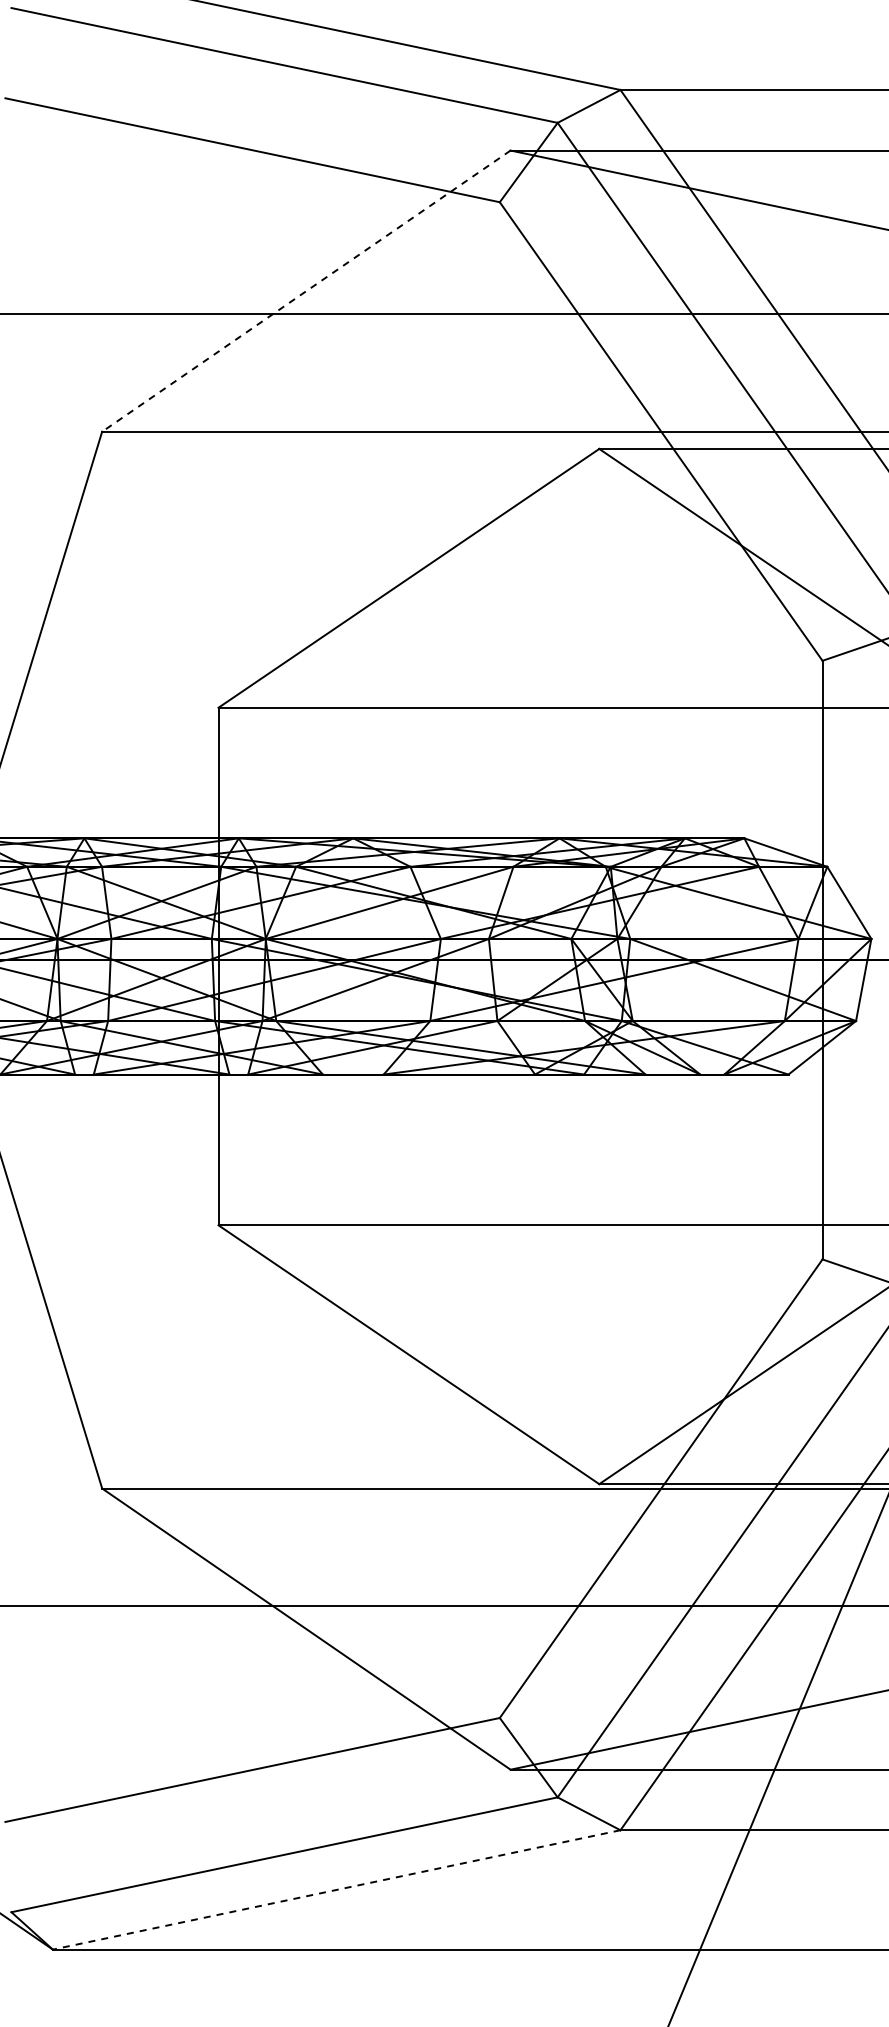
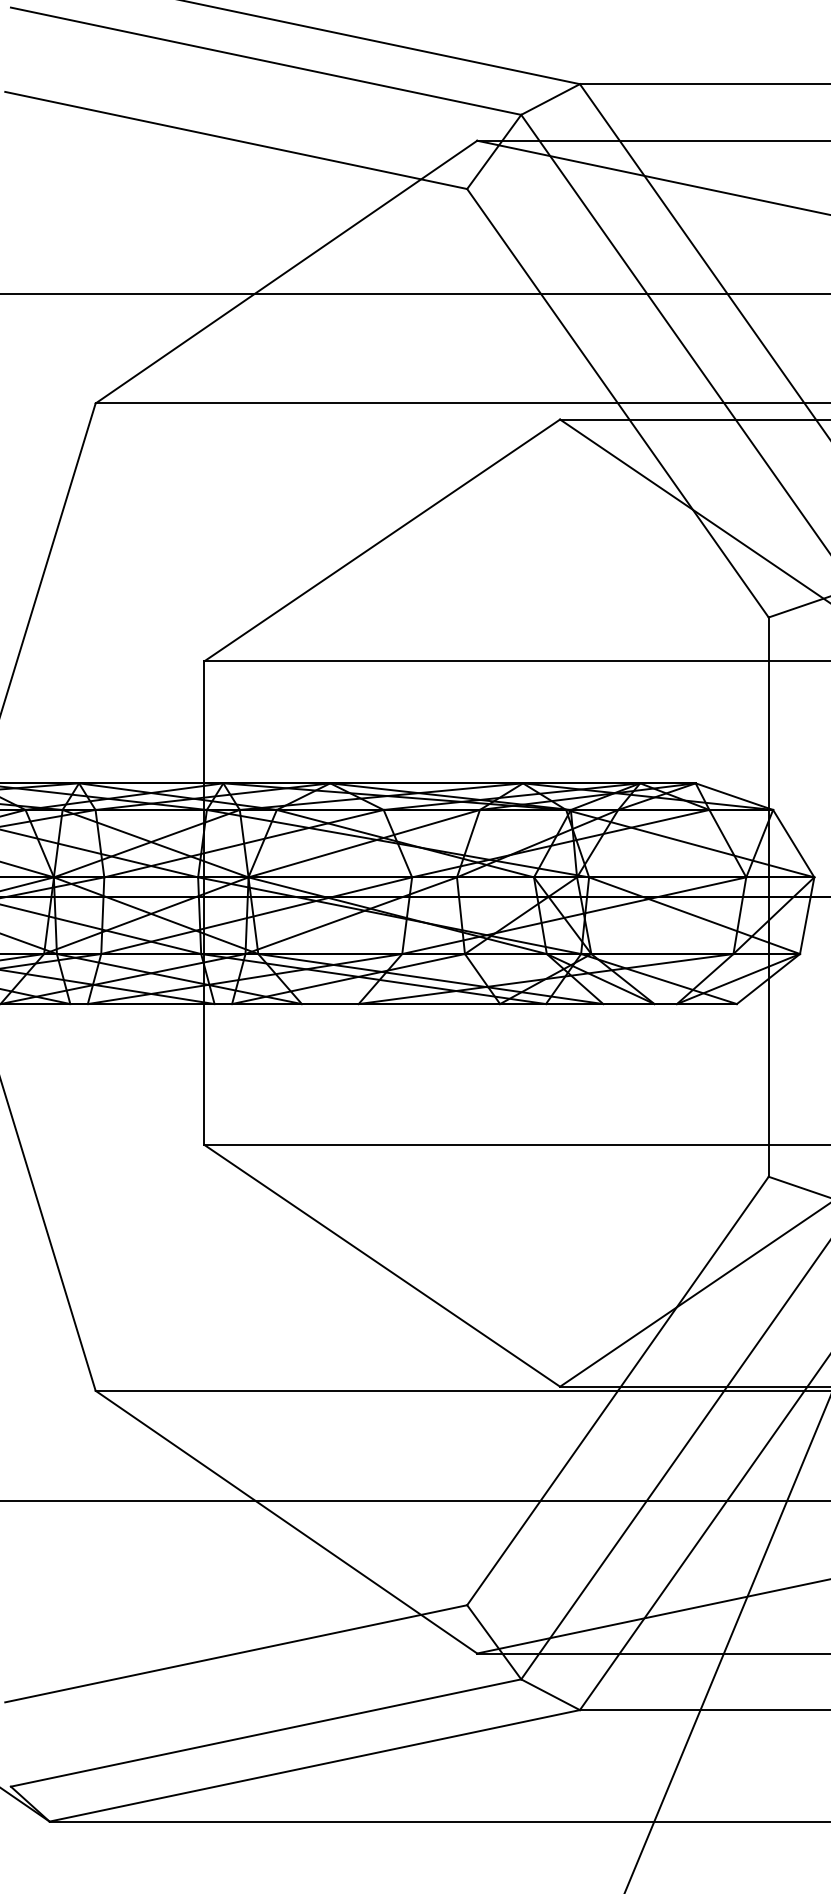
line: (306, 291) -> (286, 272), dashed -> solid
line: (336, 1890) -> (314, 1766), dashed -> solid

